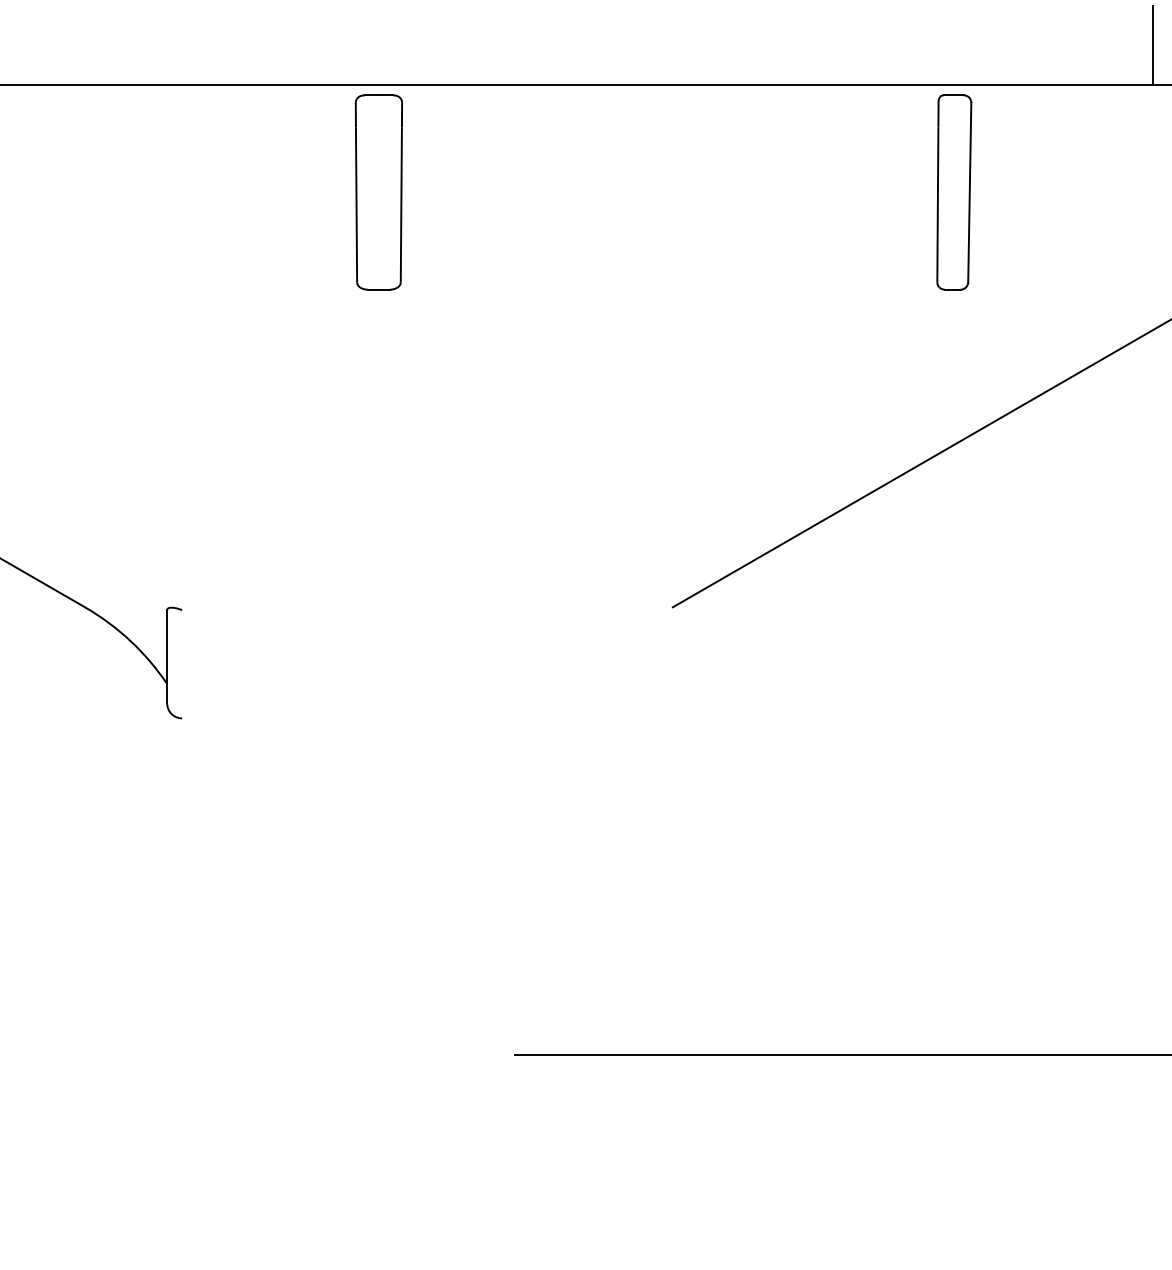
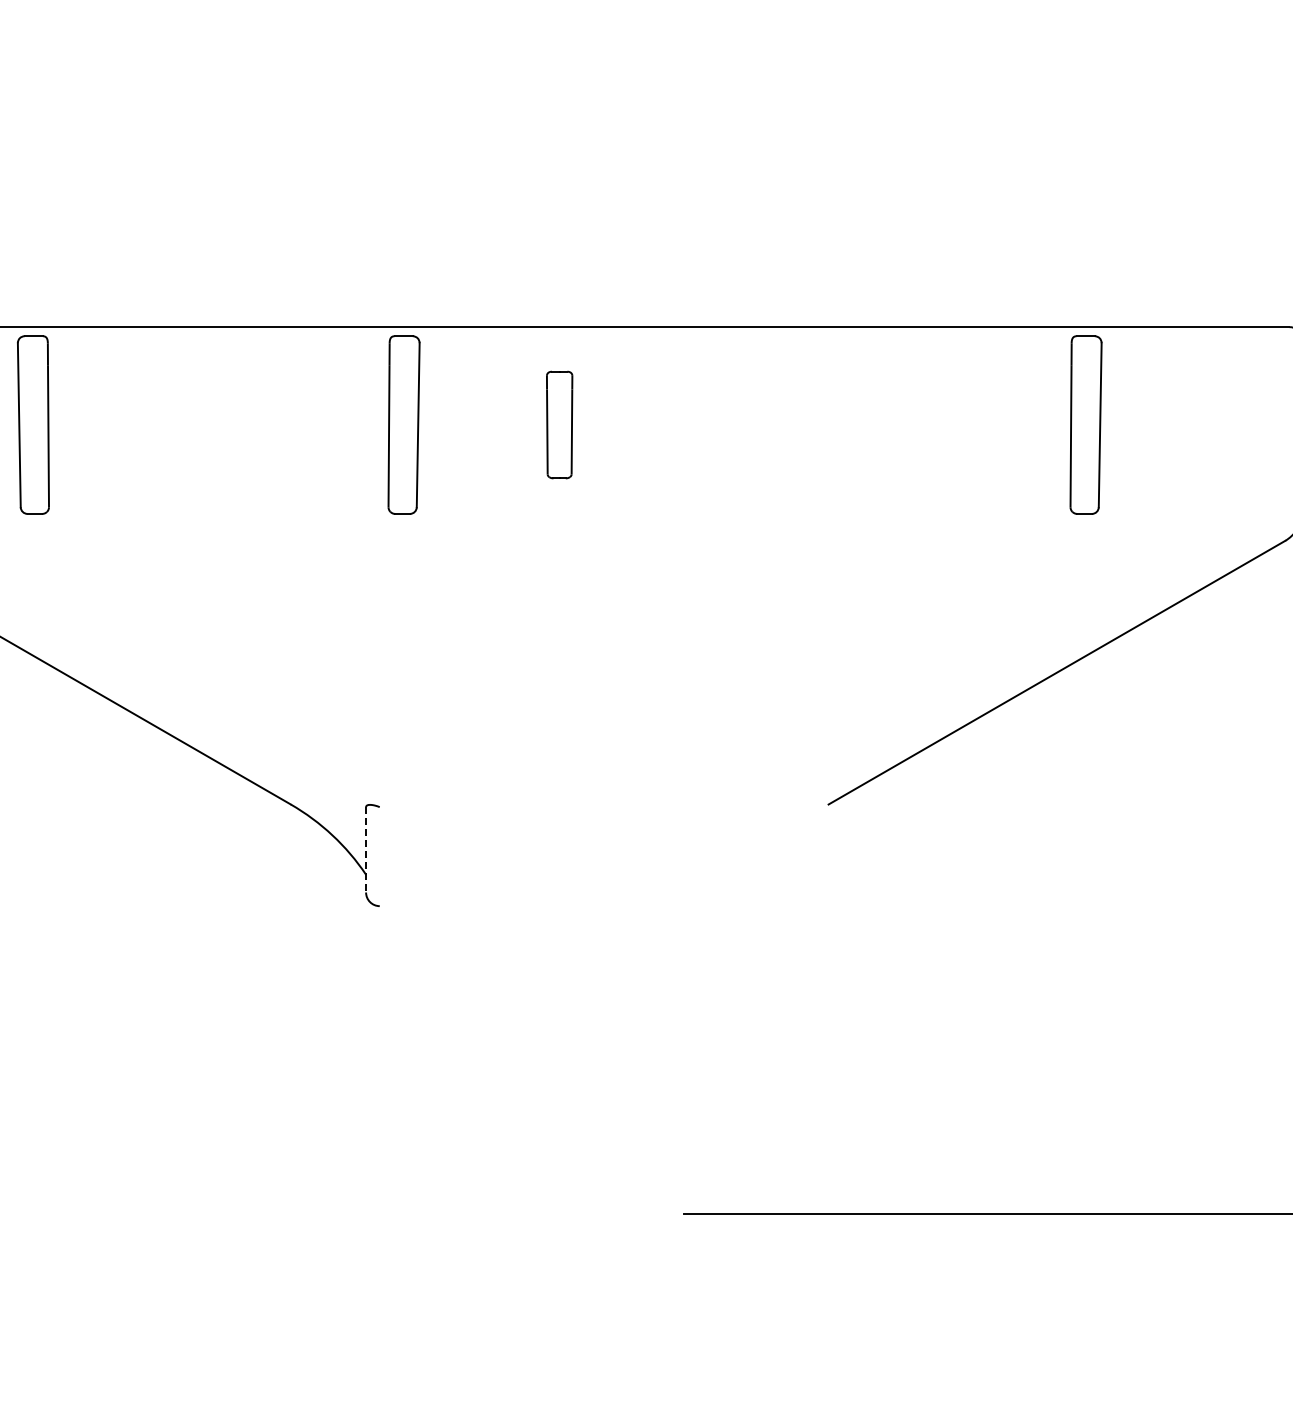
line: (1152, 45) -> (1267, 290), removed
part: (208, 191) -> (403, 424), added
part: (378, 191) -> (559, 424), size x0.6
line: (167, 656) -> (366, 849), solid -> dashed

